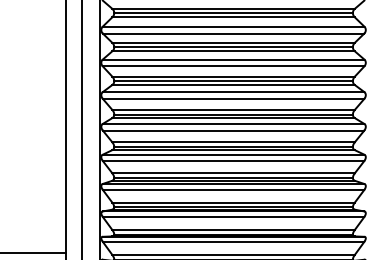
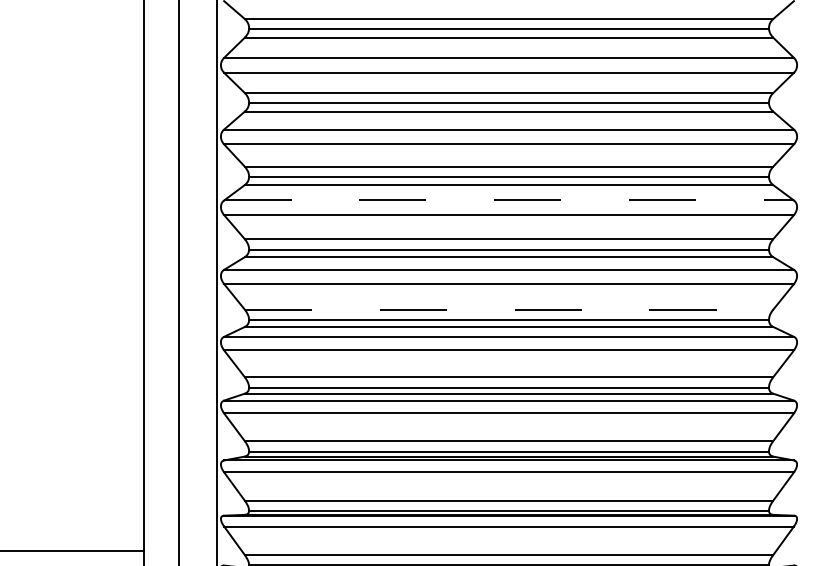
line: (233, 92) -> (508, 201), solid -> dashed
line: (234, 142) -> (511, 310), solid -> dashed

